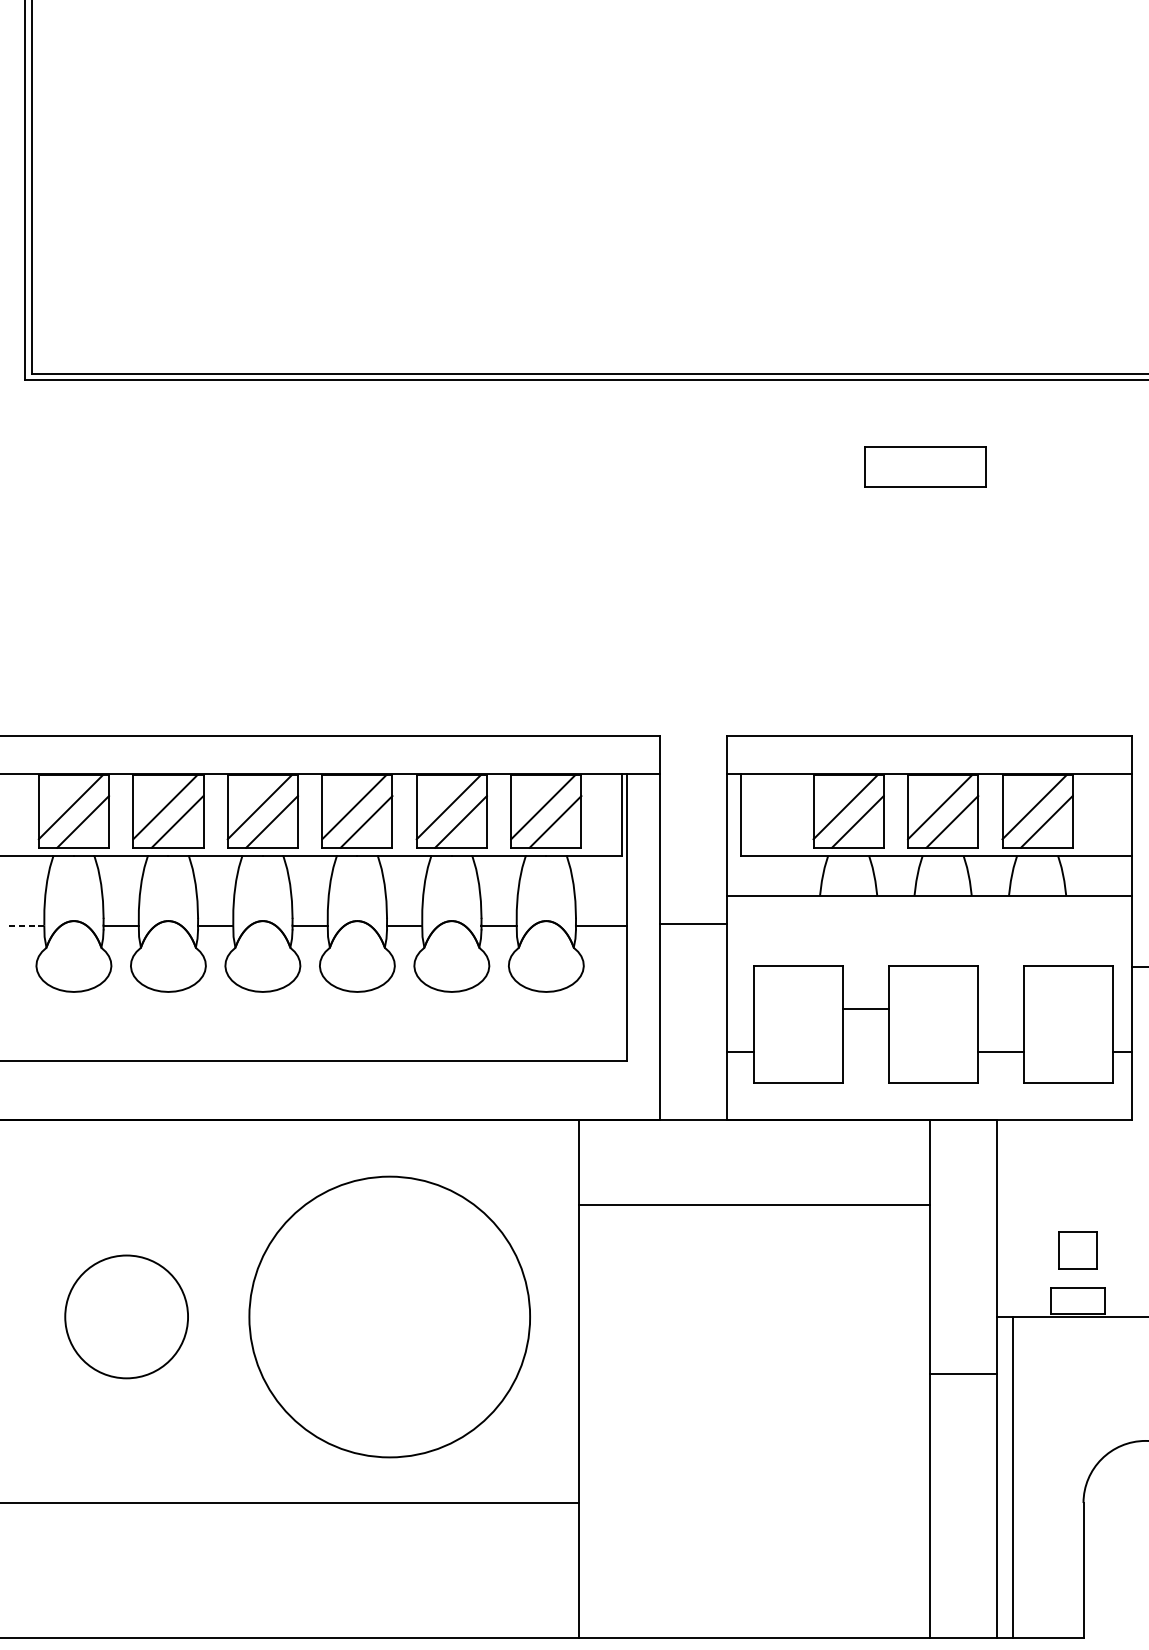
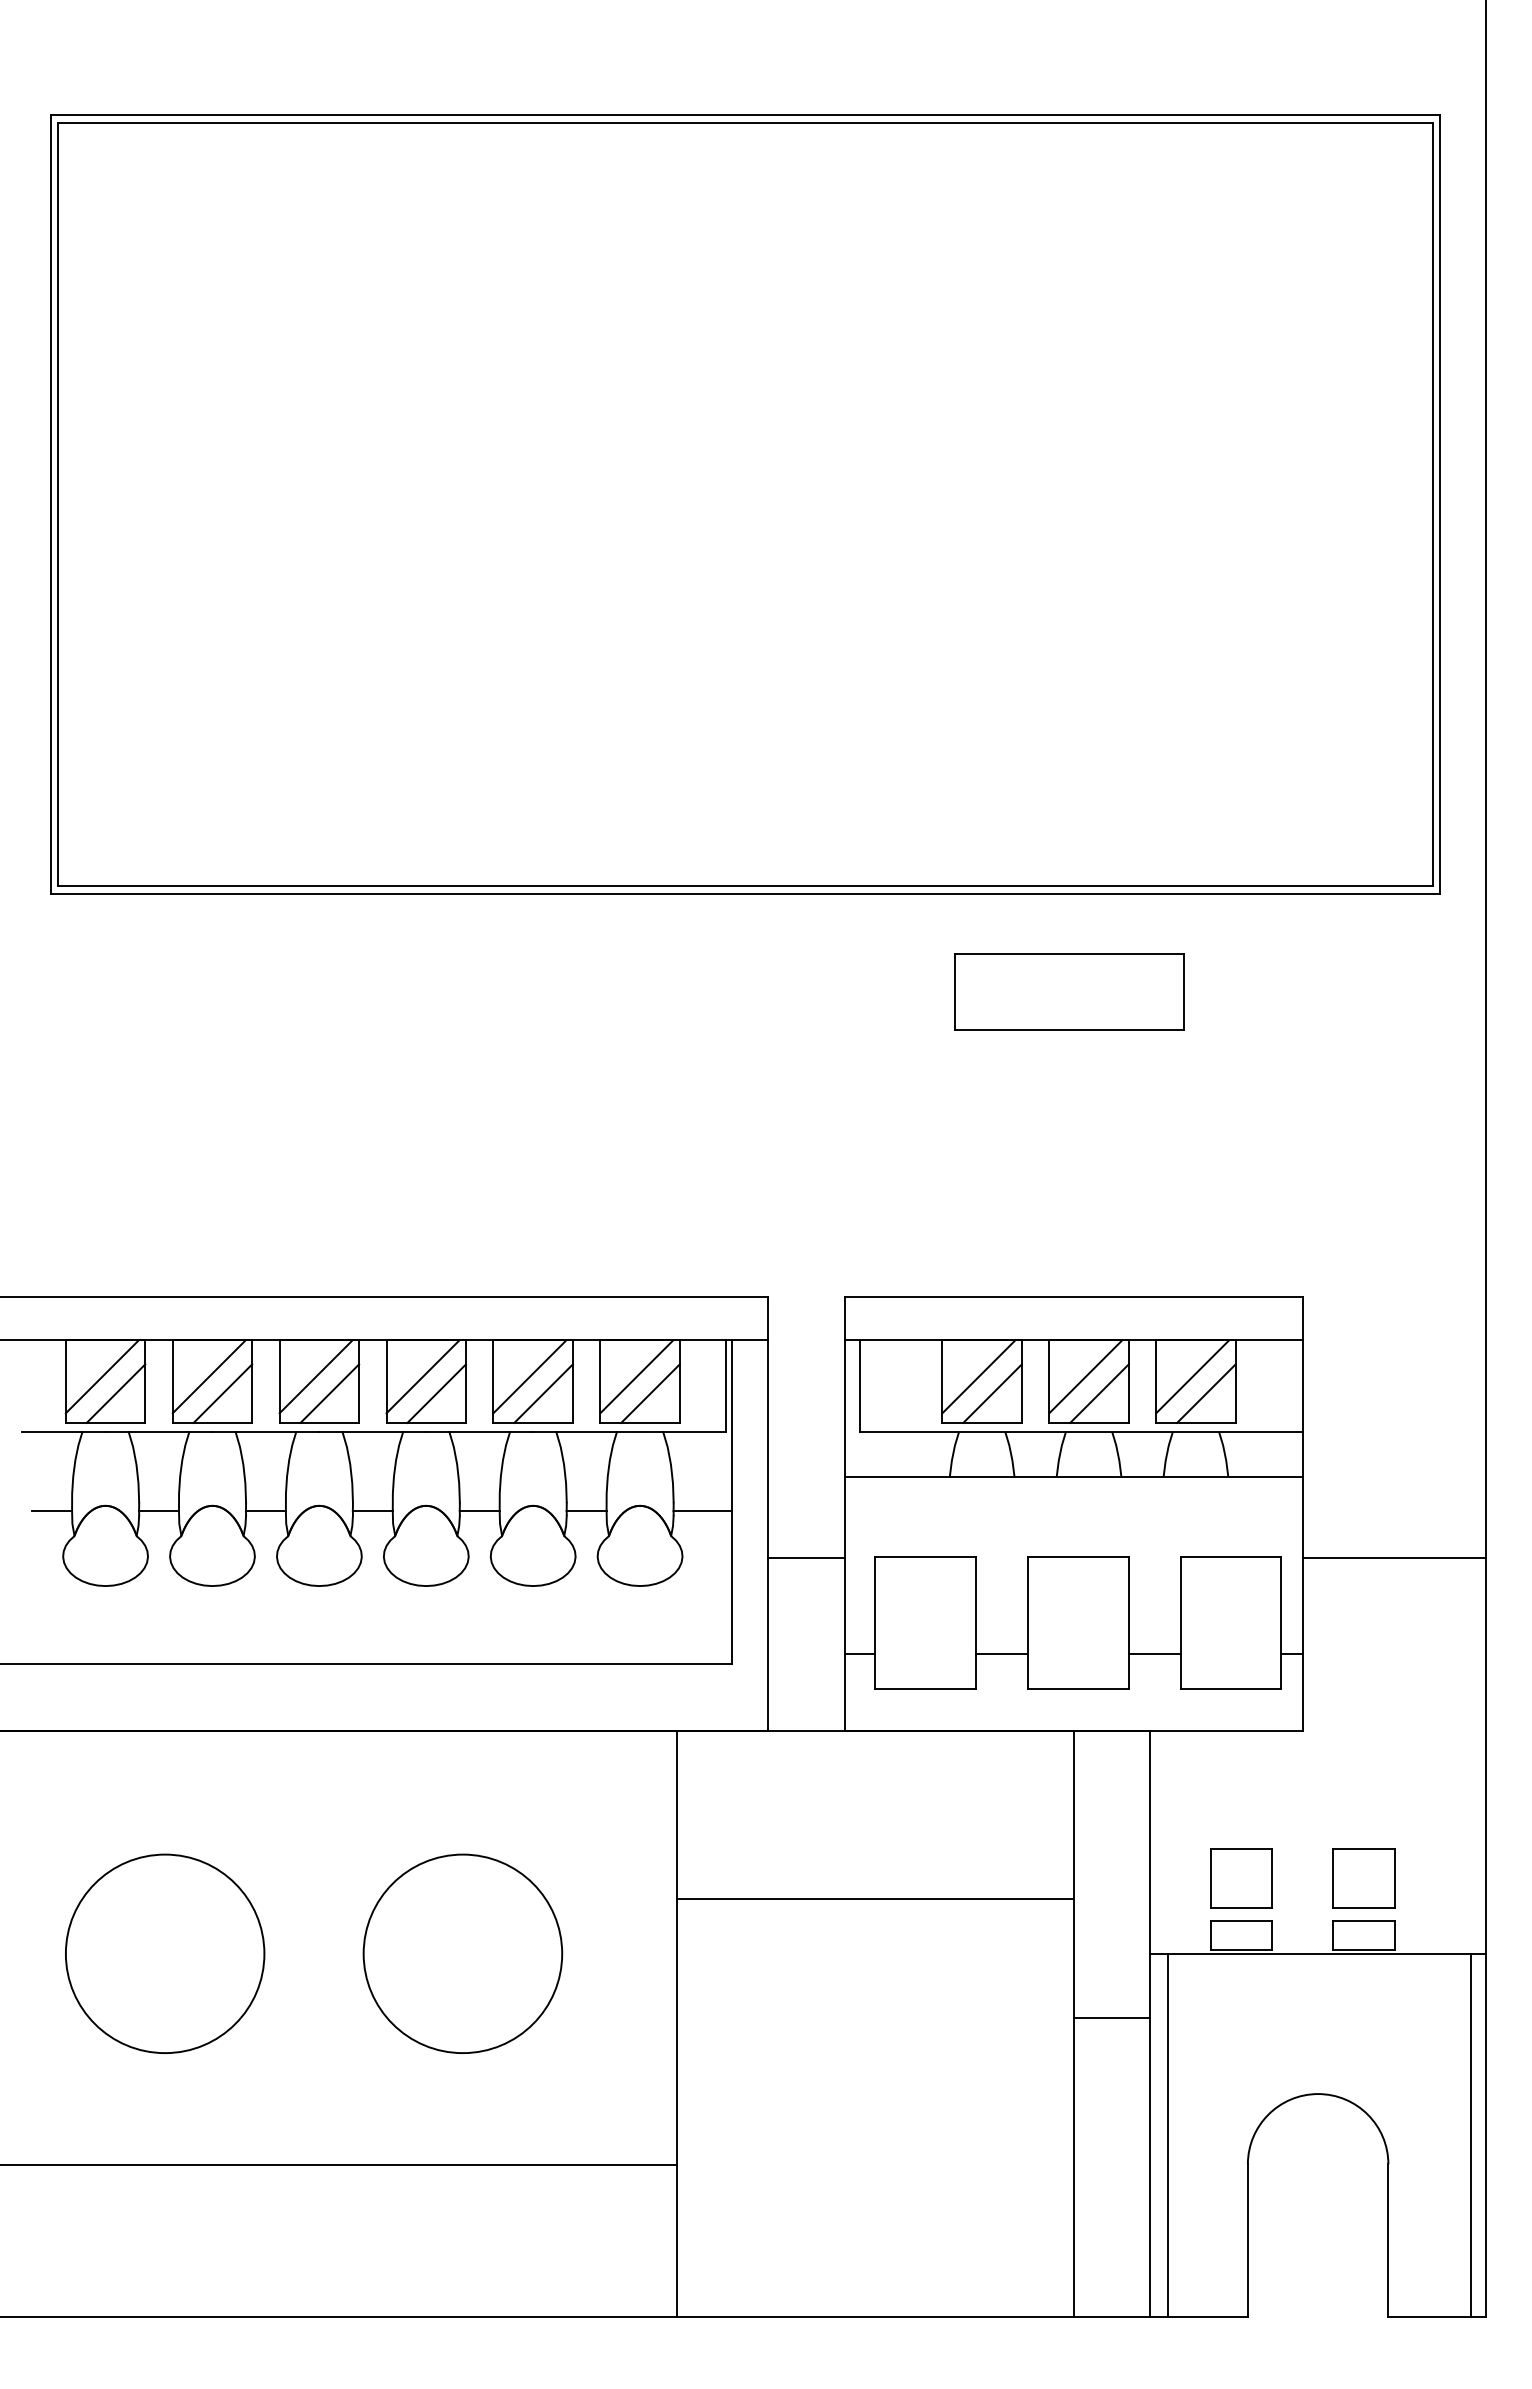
part: (925, 466) -> (1069, 991), size x1.67
line: (693, 924) -> (806, 1558), moved
line: (27, 925) -> (52, 1510), dashed -> solid
line: (865, 1009) -> (1001, 1654), moved
line: (753, 1204) -> (874, 1898), moved
part: (1077, 1250) -> (1241, 1878), size x1.43
circle: (126, 1316) -> (165, 1953), size x1.43
circle: (389, 1316) -> (462, 1953), size x0.62

